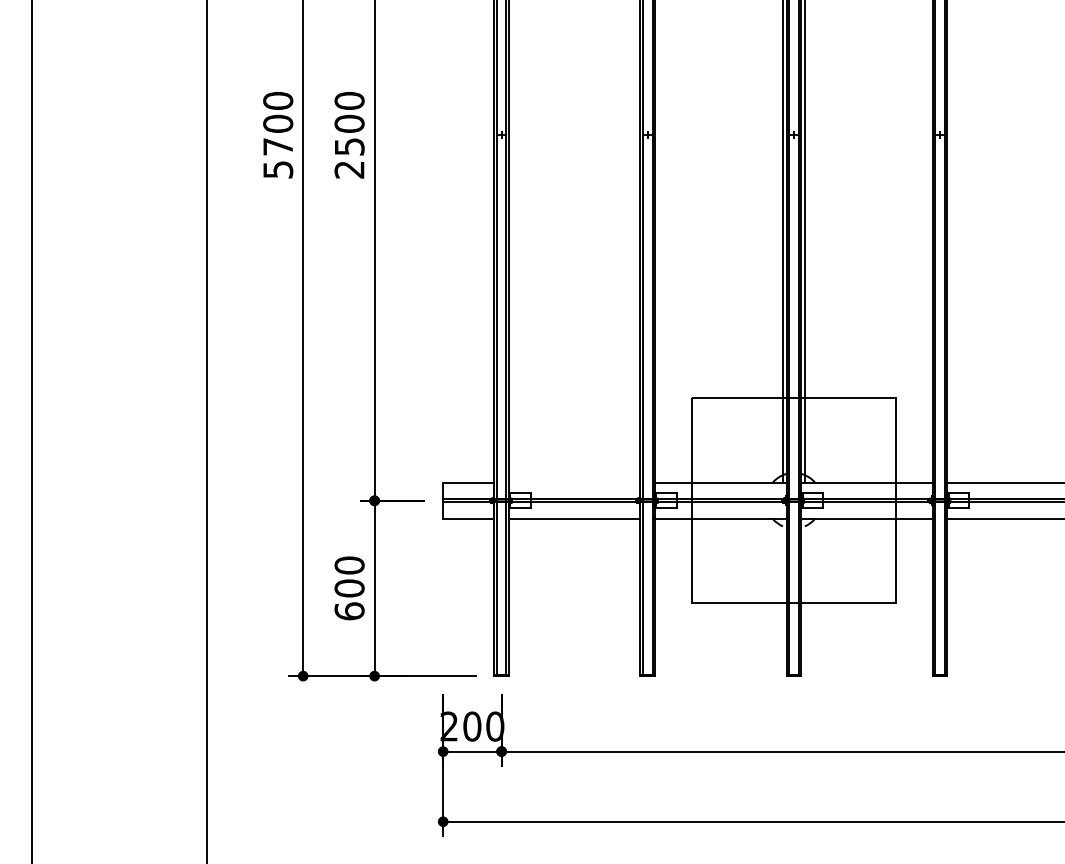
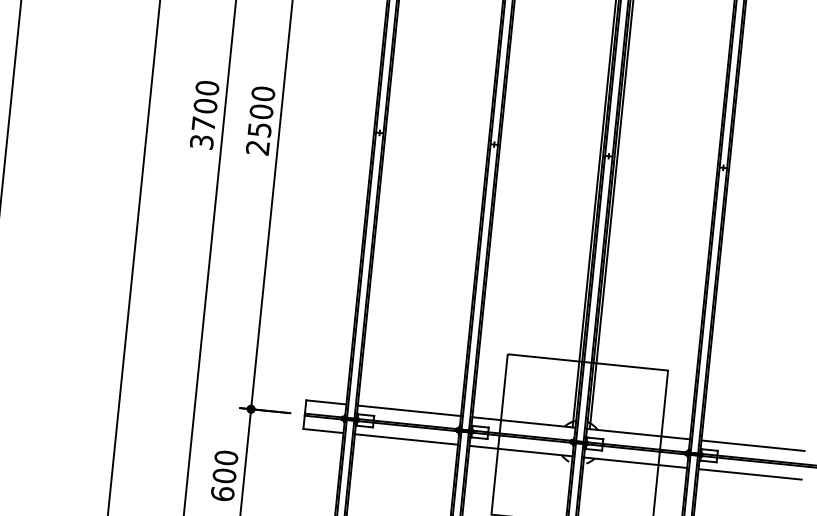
text: (277, 169) -> (201, 141), 5700 -> 3700
line: (574, 482) -> (409, 410), added

